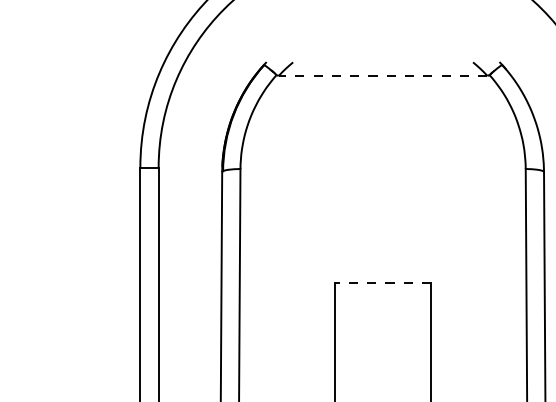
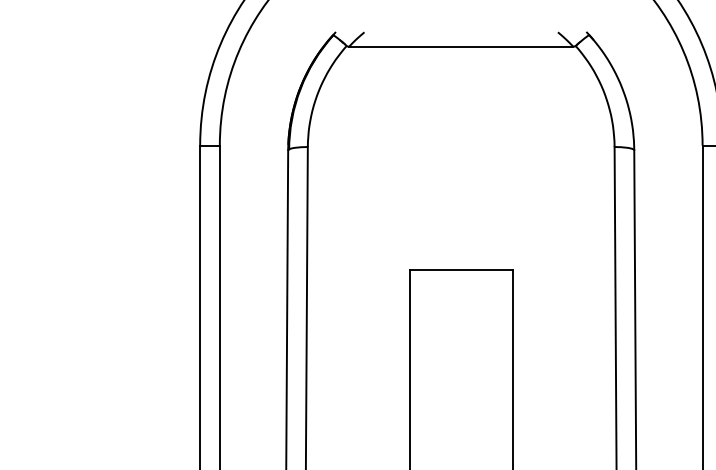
line: (382, 75) -> (460, 46), dashed -> solid
line: (383, 282) -> (461, 269), dashed -> solid

